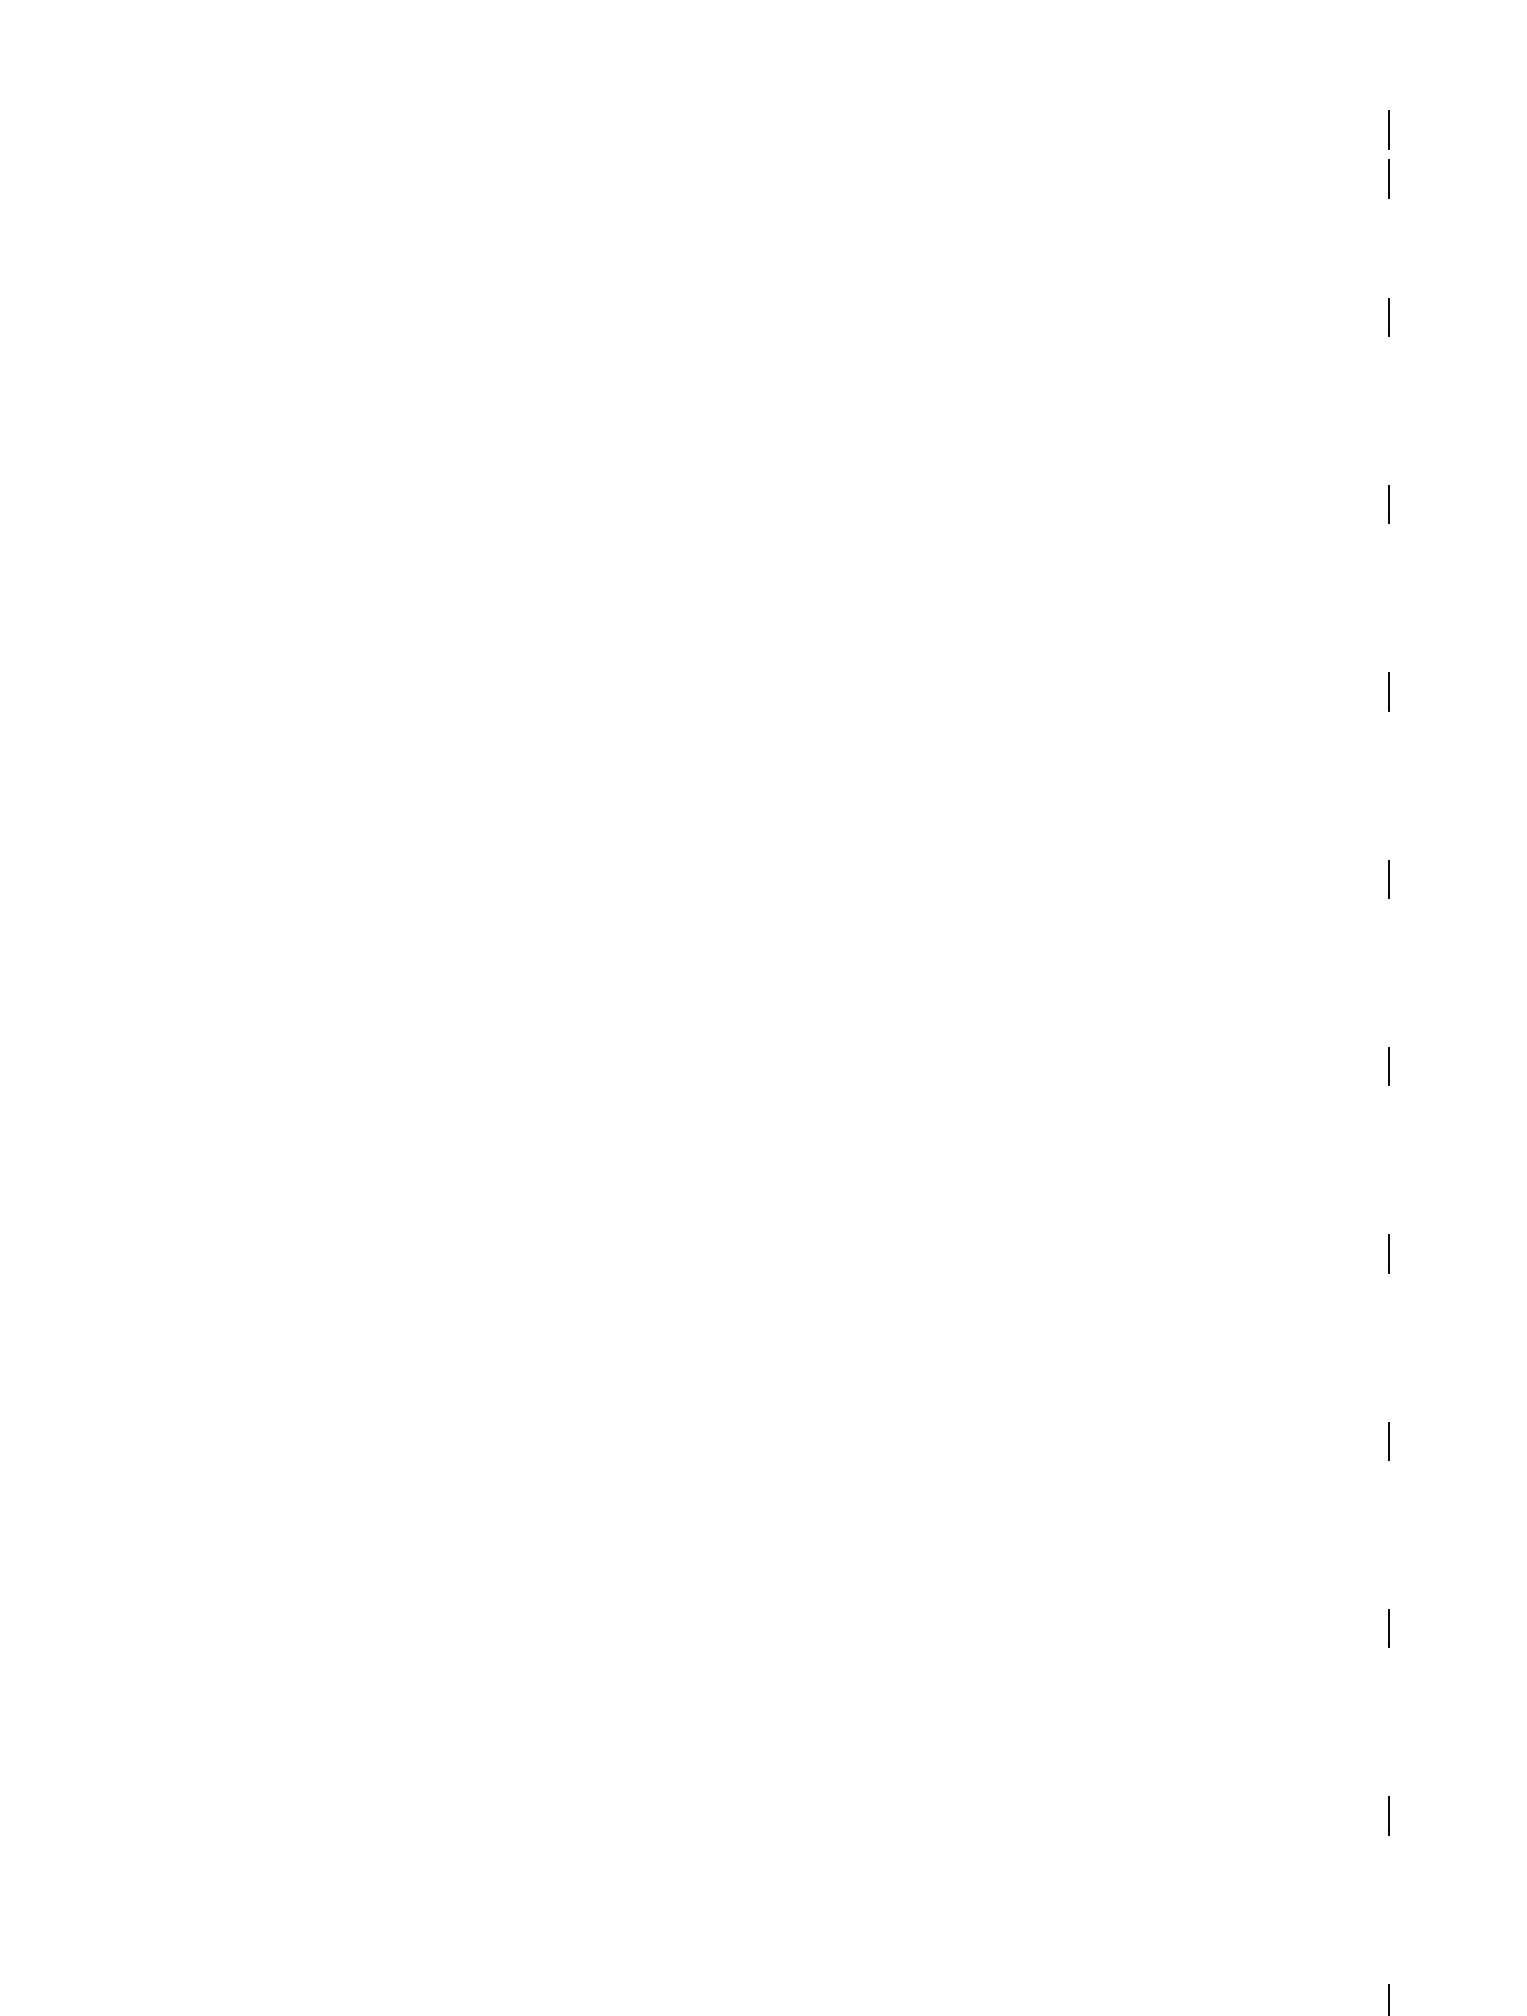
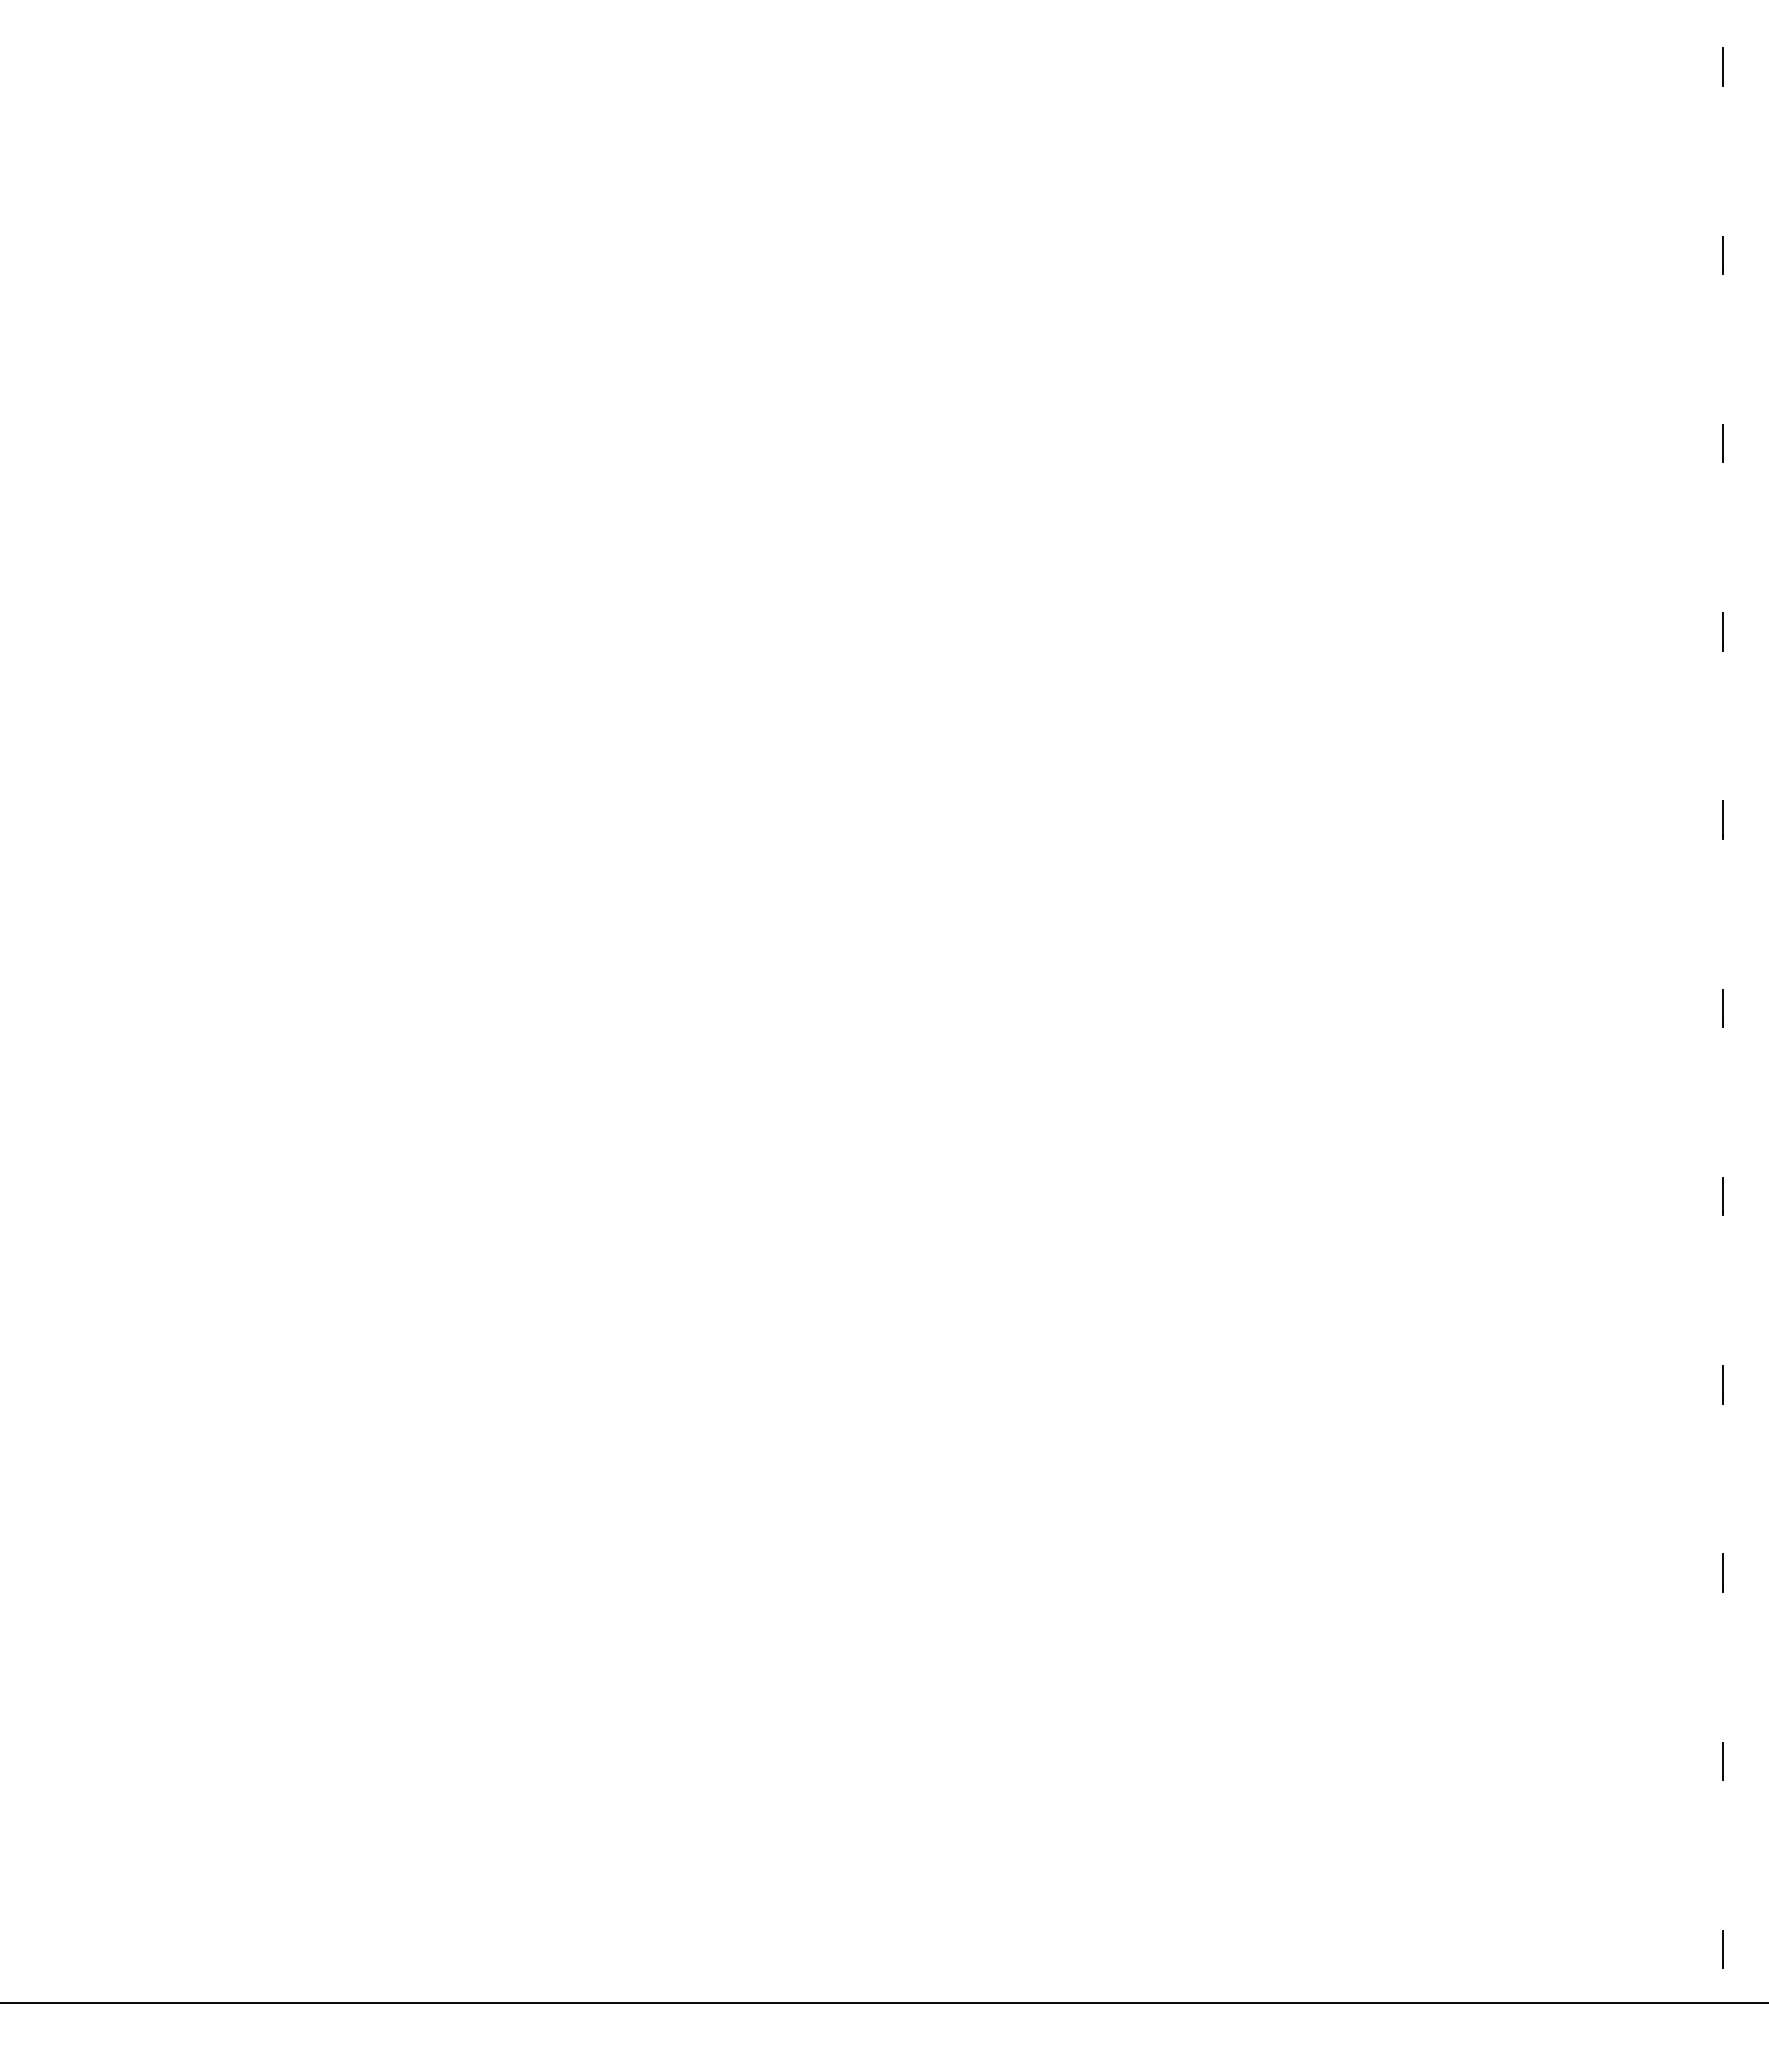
line: (1388, 179) -> (1722, 116), removed

